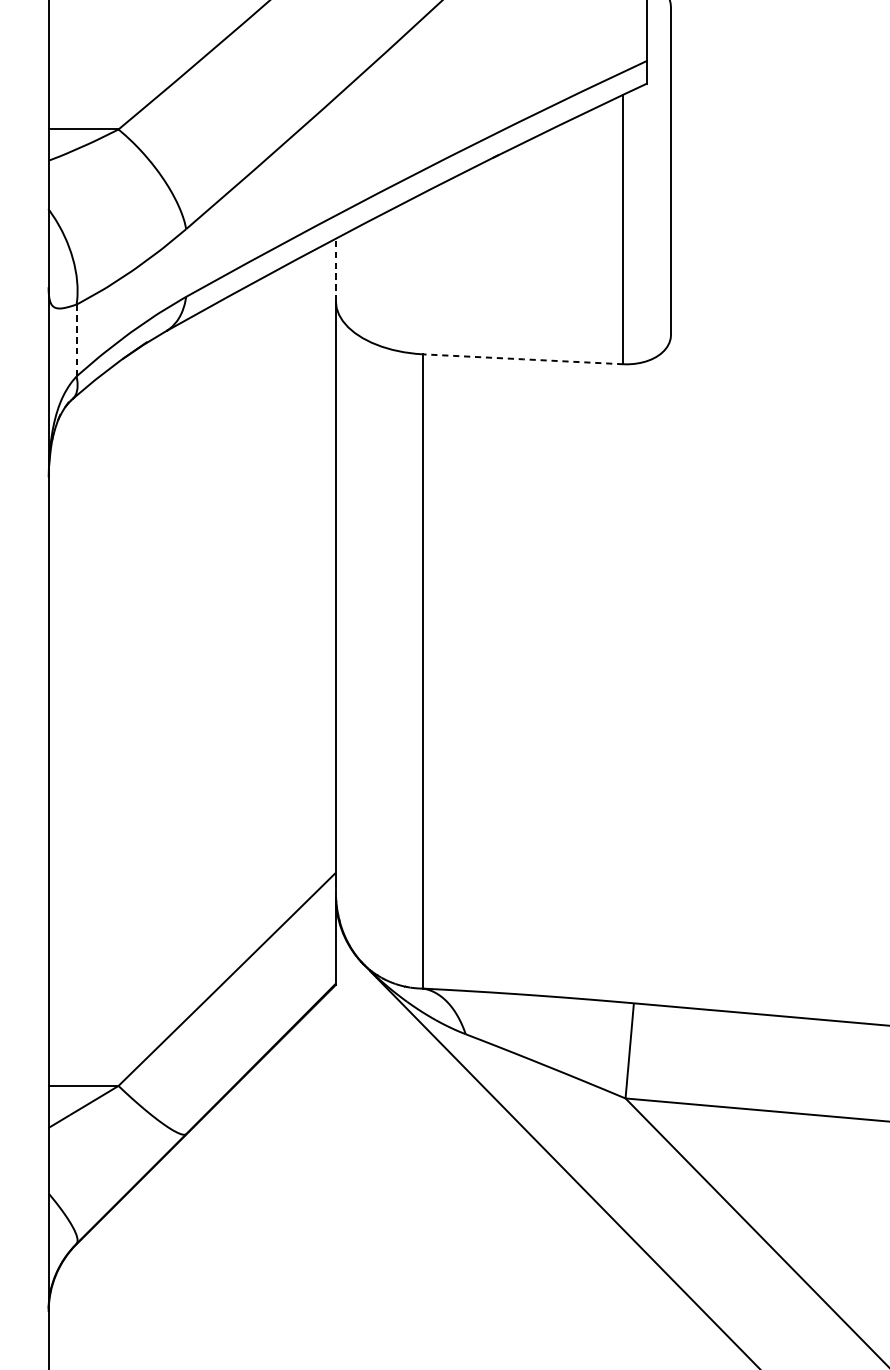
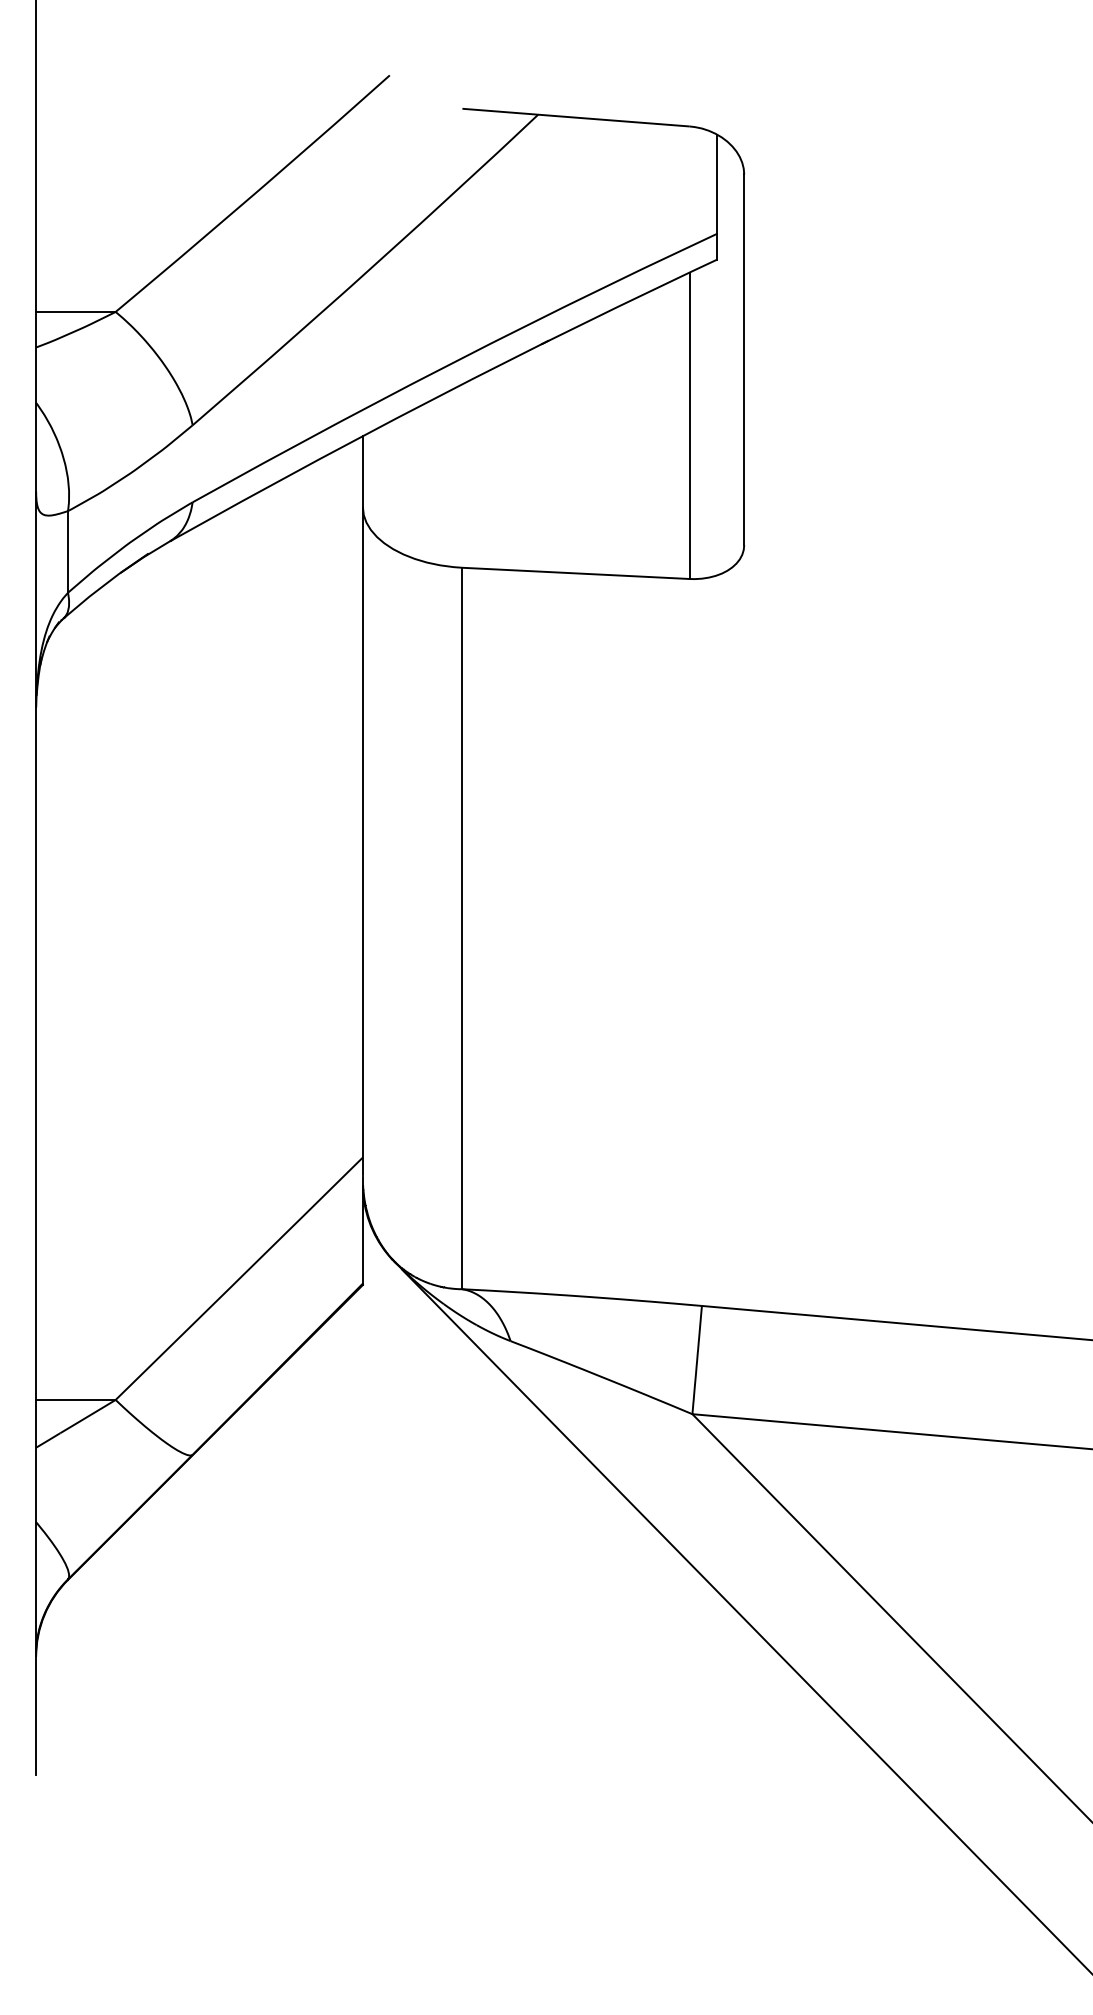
line: (335, 269) -> (362, 471), dashed -> solid
line: (77, 340) -> (68, 551), dashed -> solid
line: (523, 359) -> (576, 573), dashed -> solid

